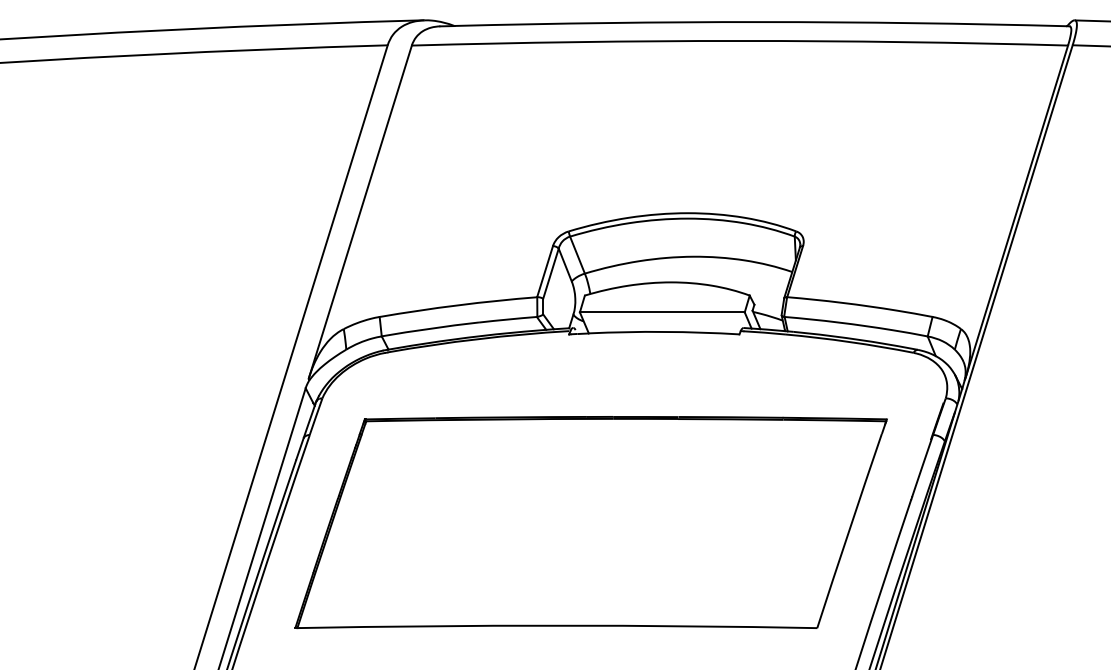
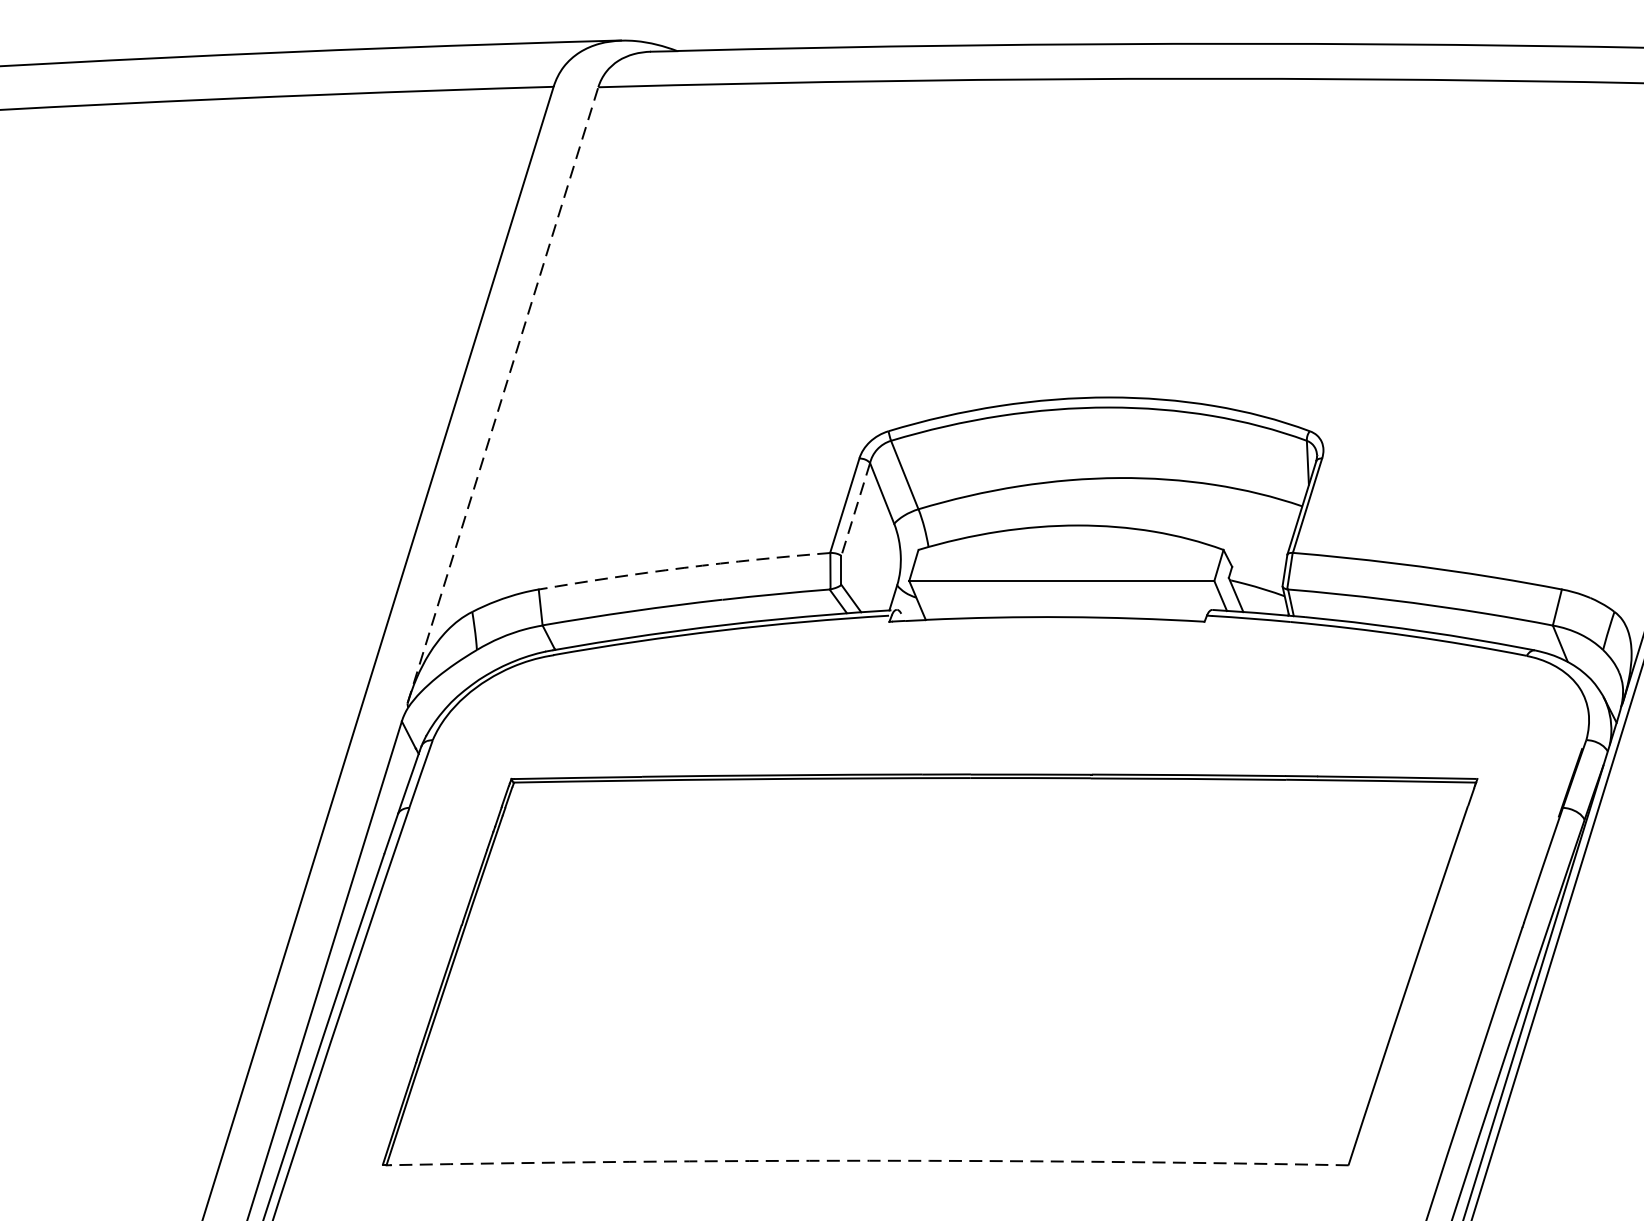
line: (360, 211) -> (503, 394), solid -> dashed
line: (550, 274) -> (854, 510), solid -> dashed
arc: (458, 305) -> (684, 568), solid -> dashed
arc: (558, 625) -> (869, 1160), solid -> dashed

